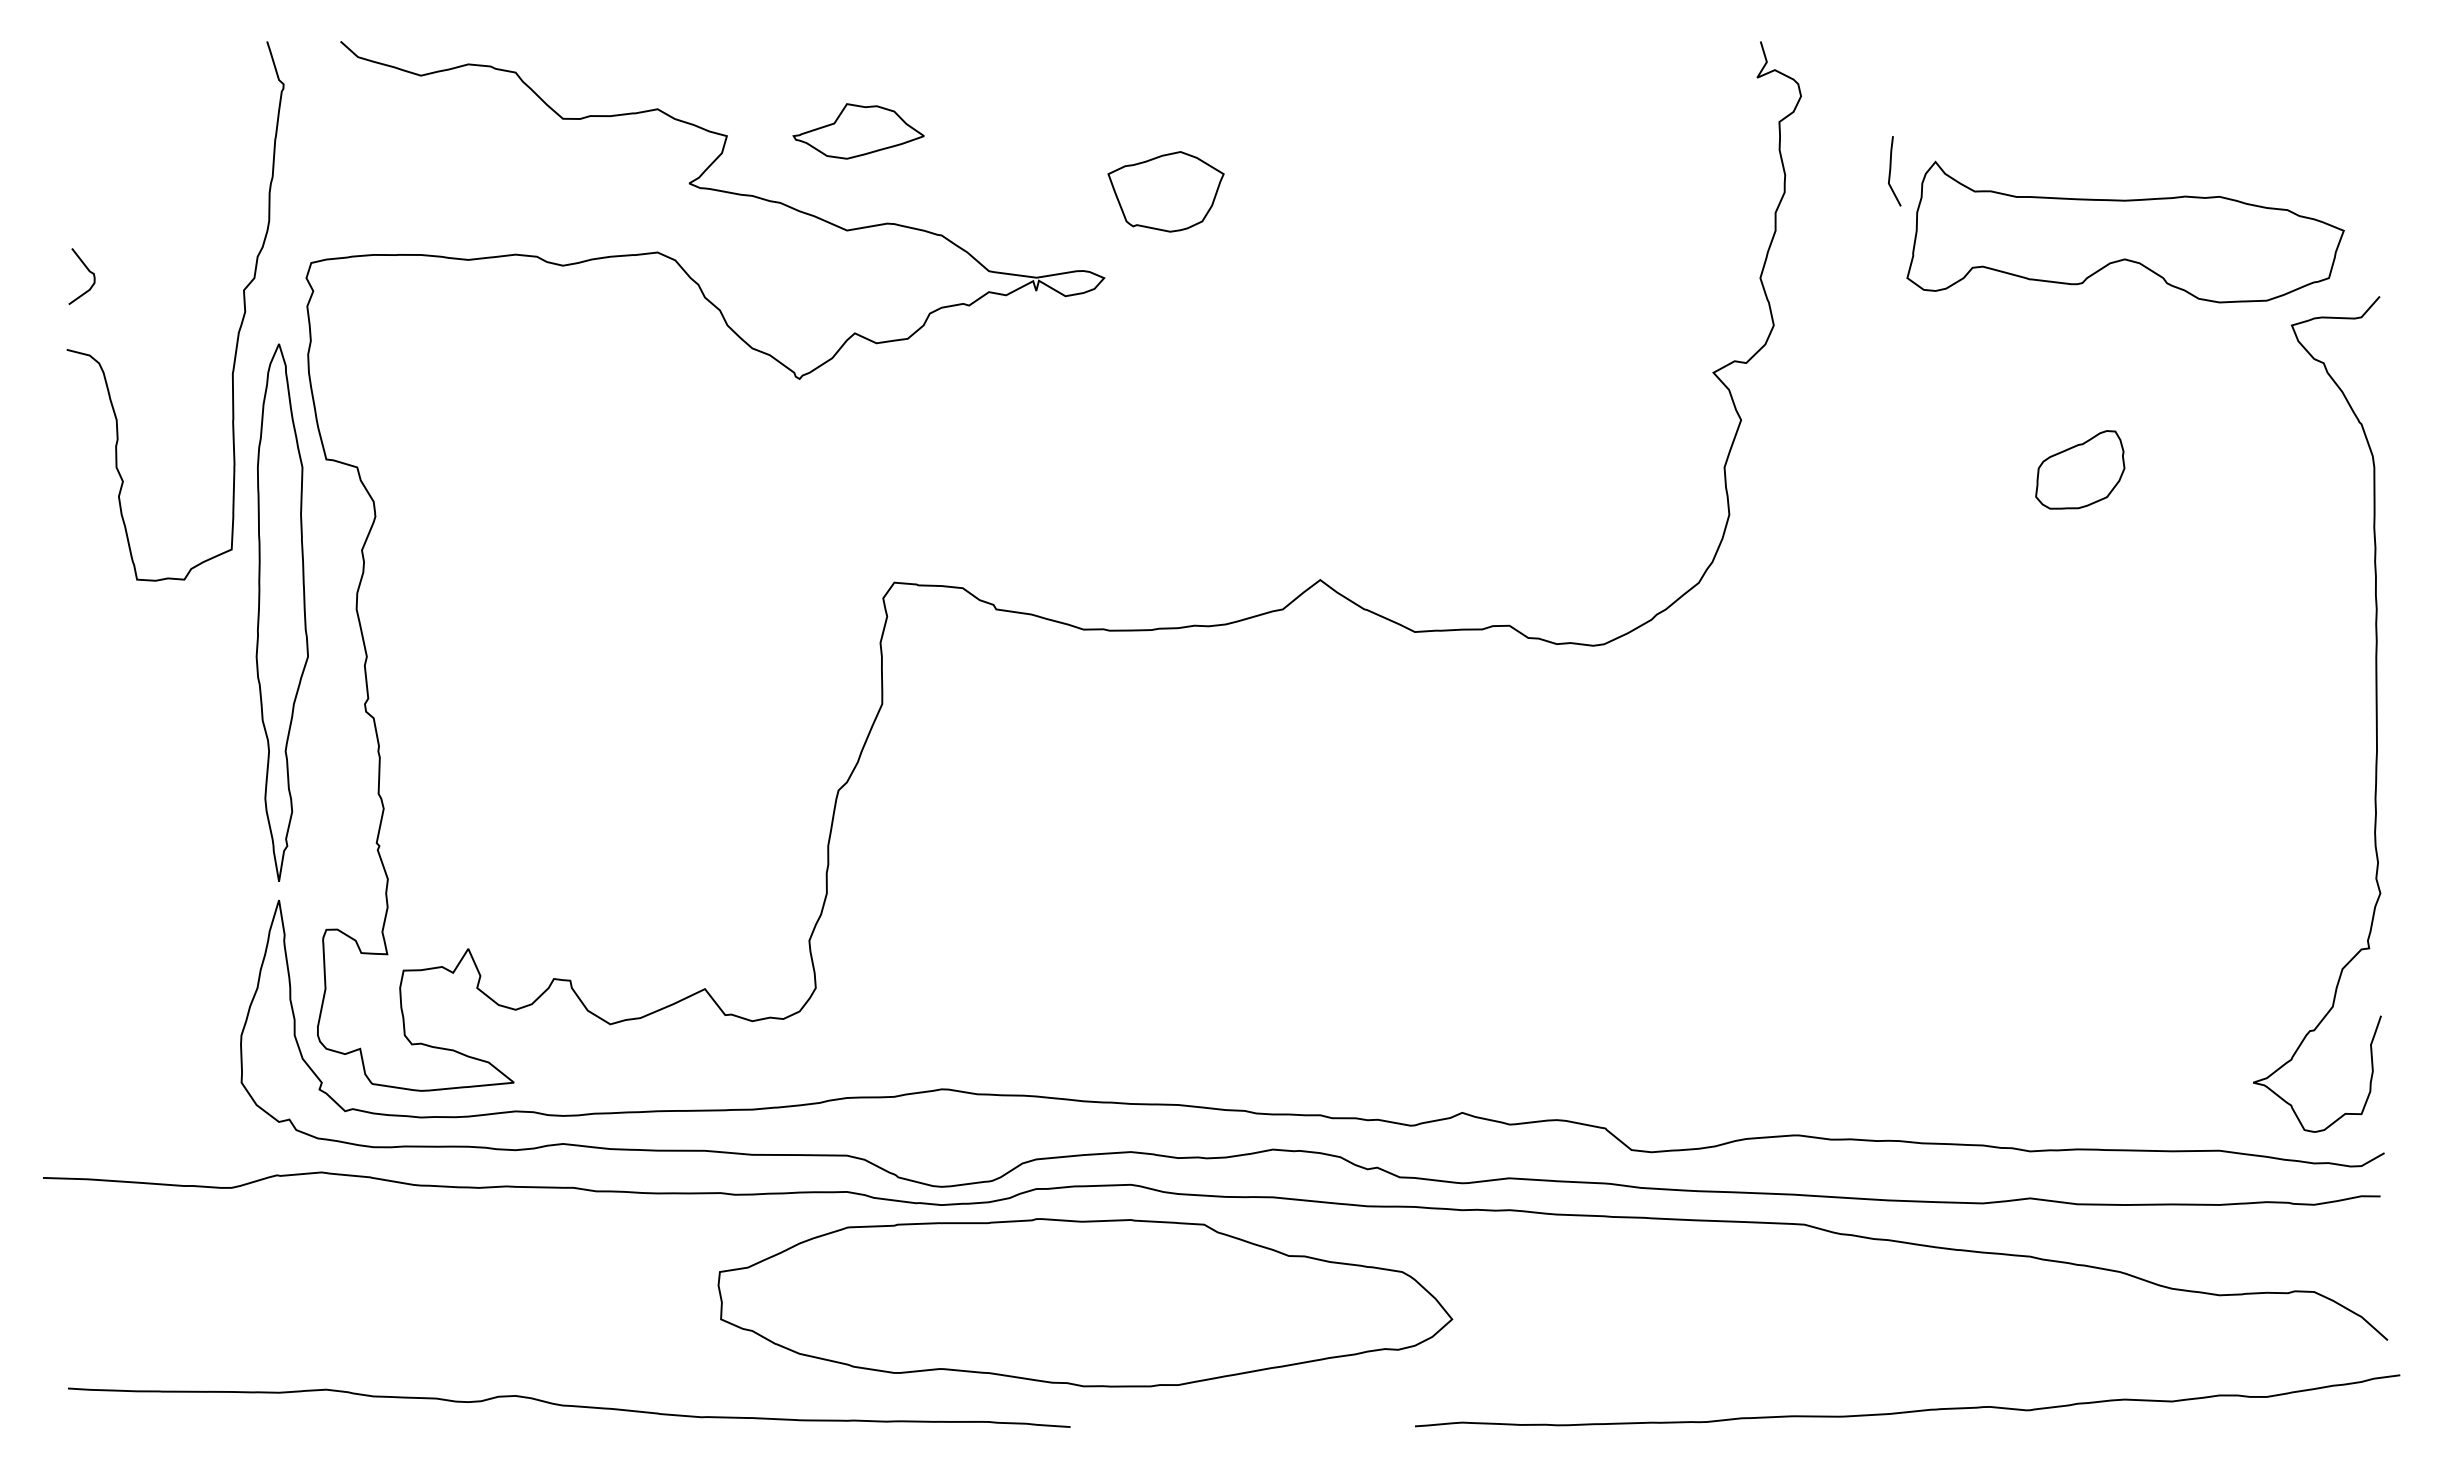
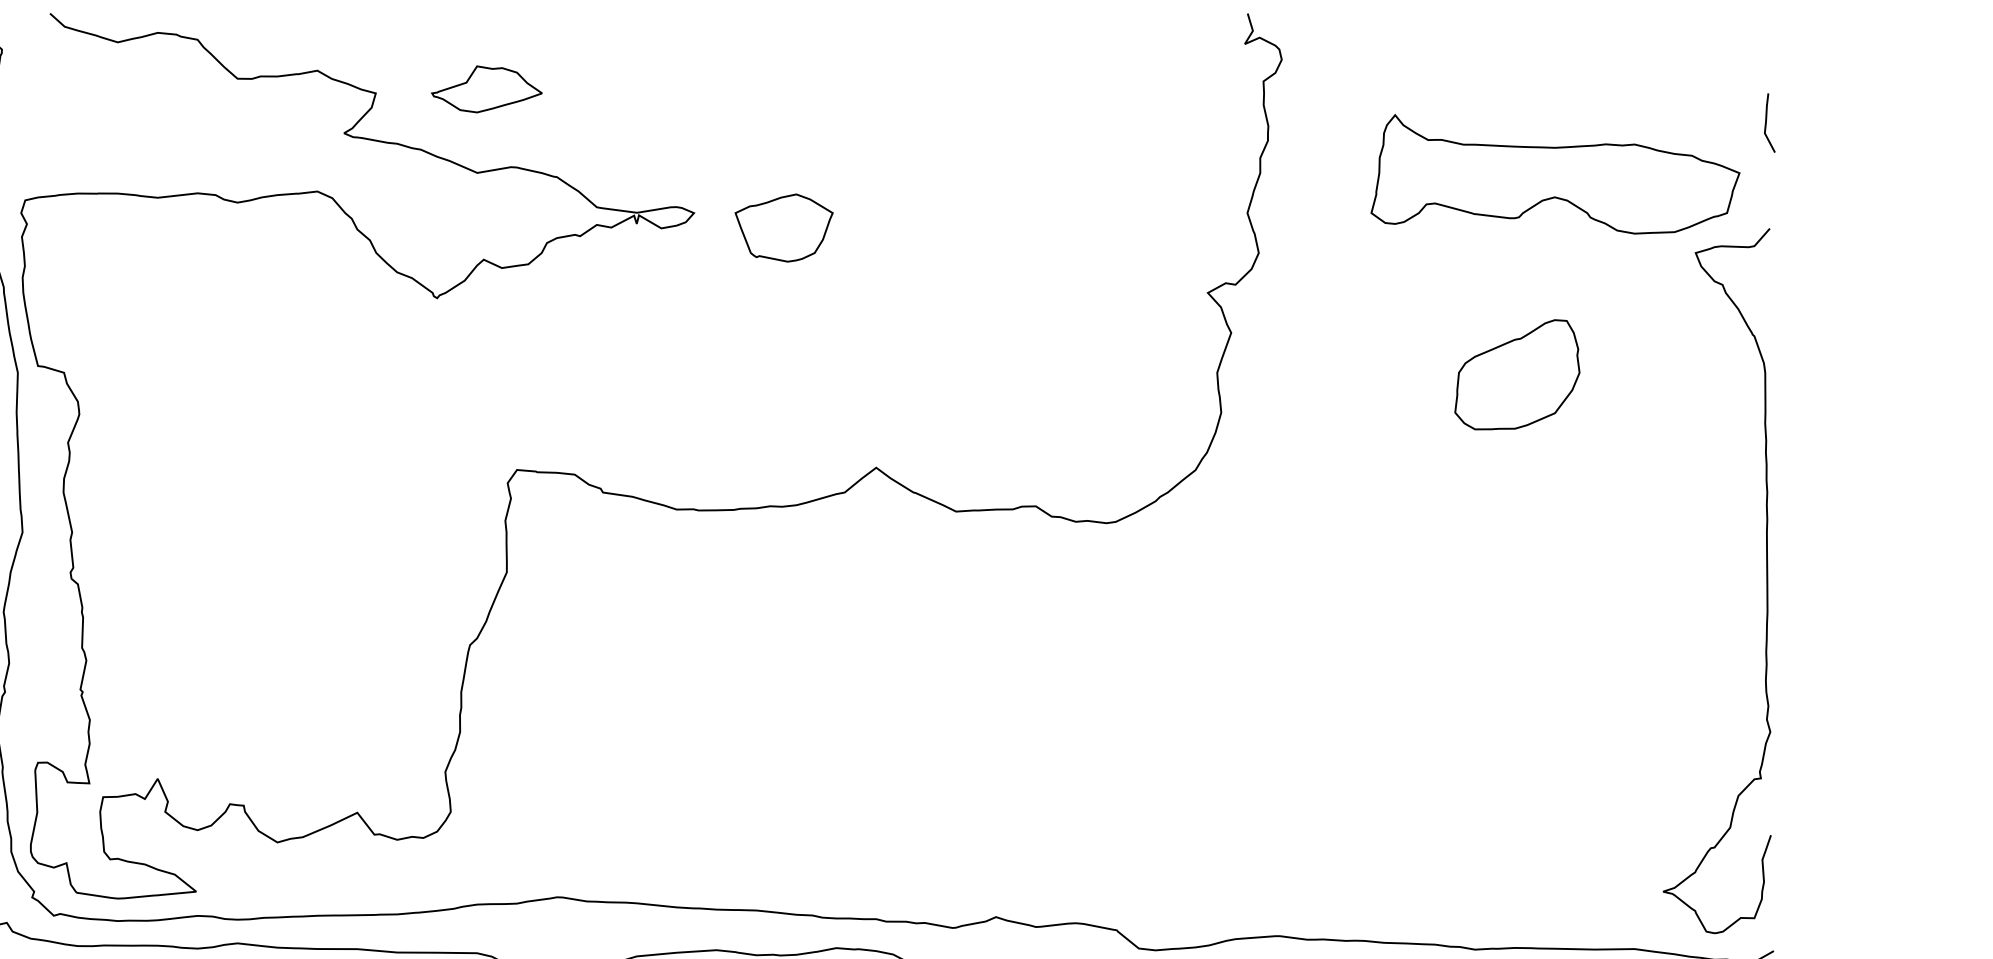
line: (1891, 170) -> (1767, 122), moved
part: (1165, 191) -> (783, 227), moved
part: (2079, 469) -> (1516, 374), size x1.67

